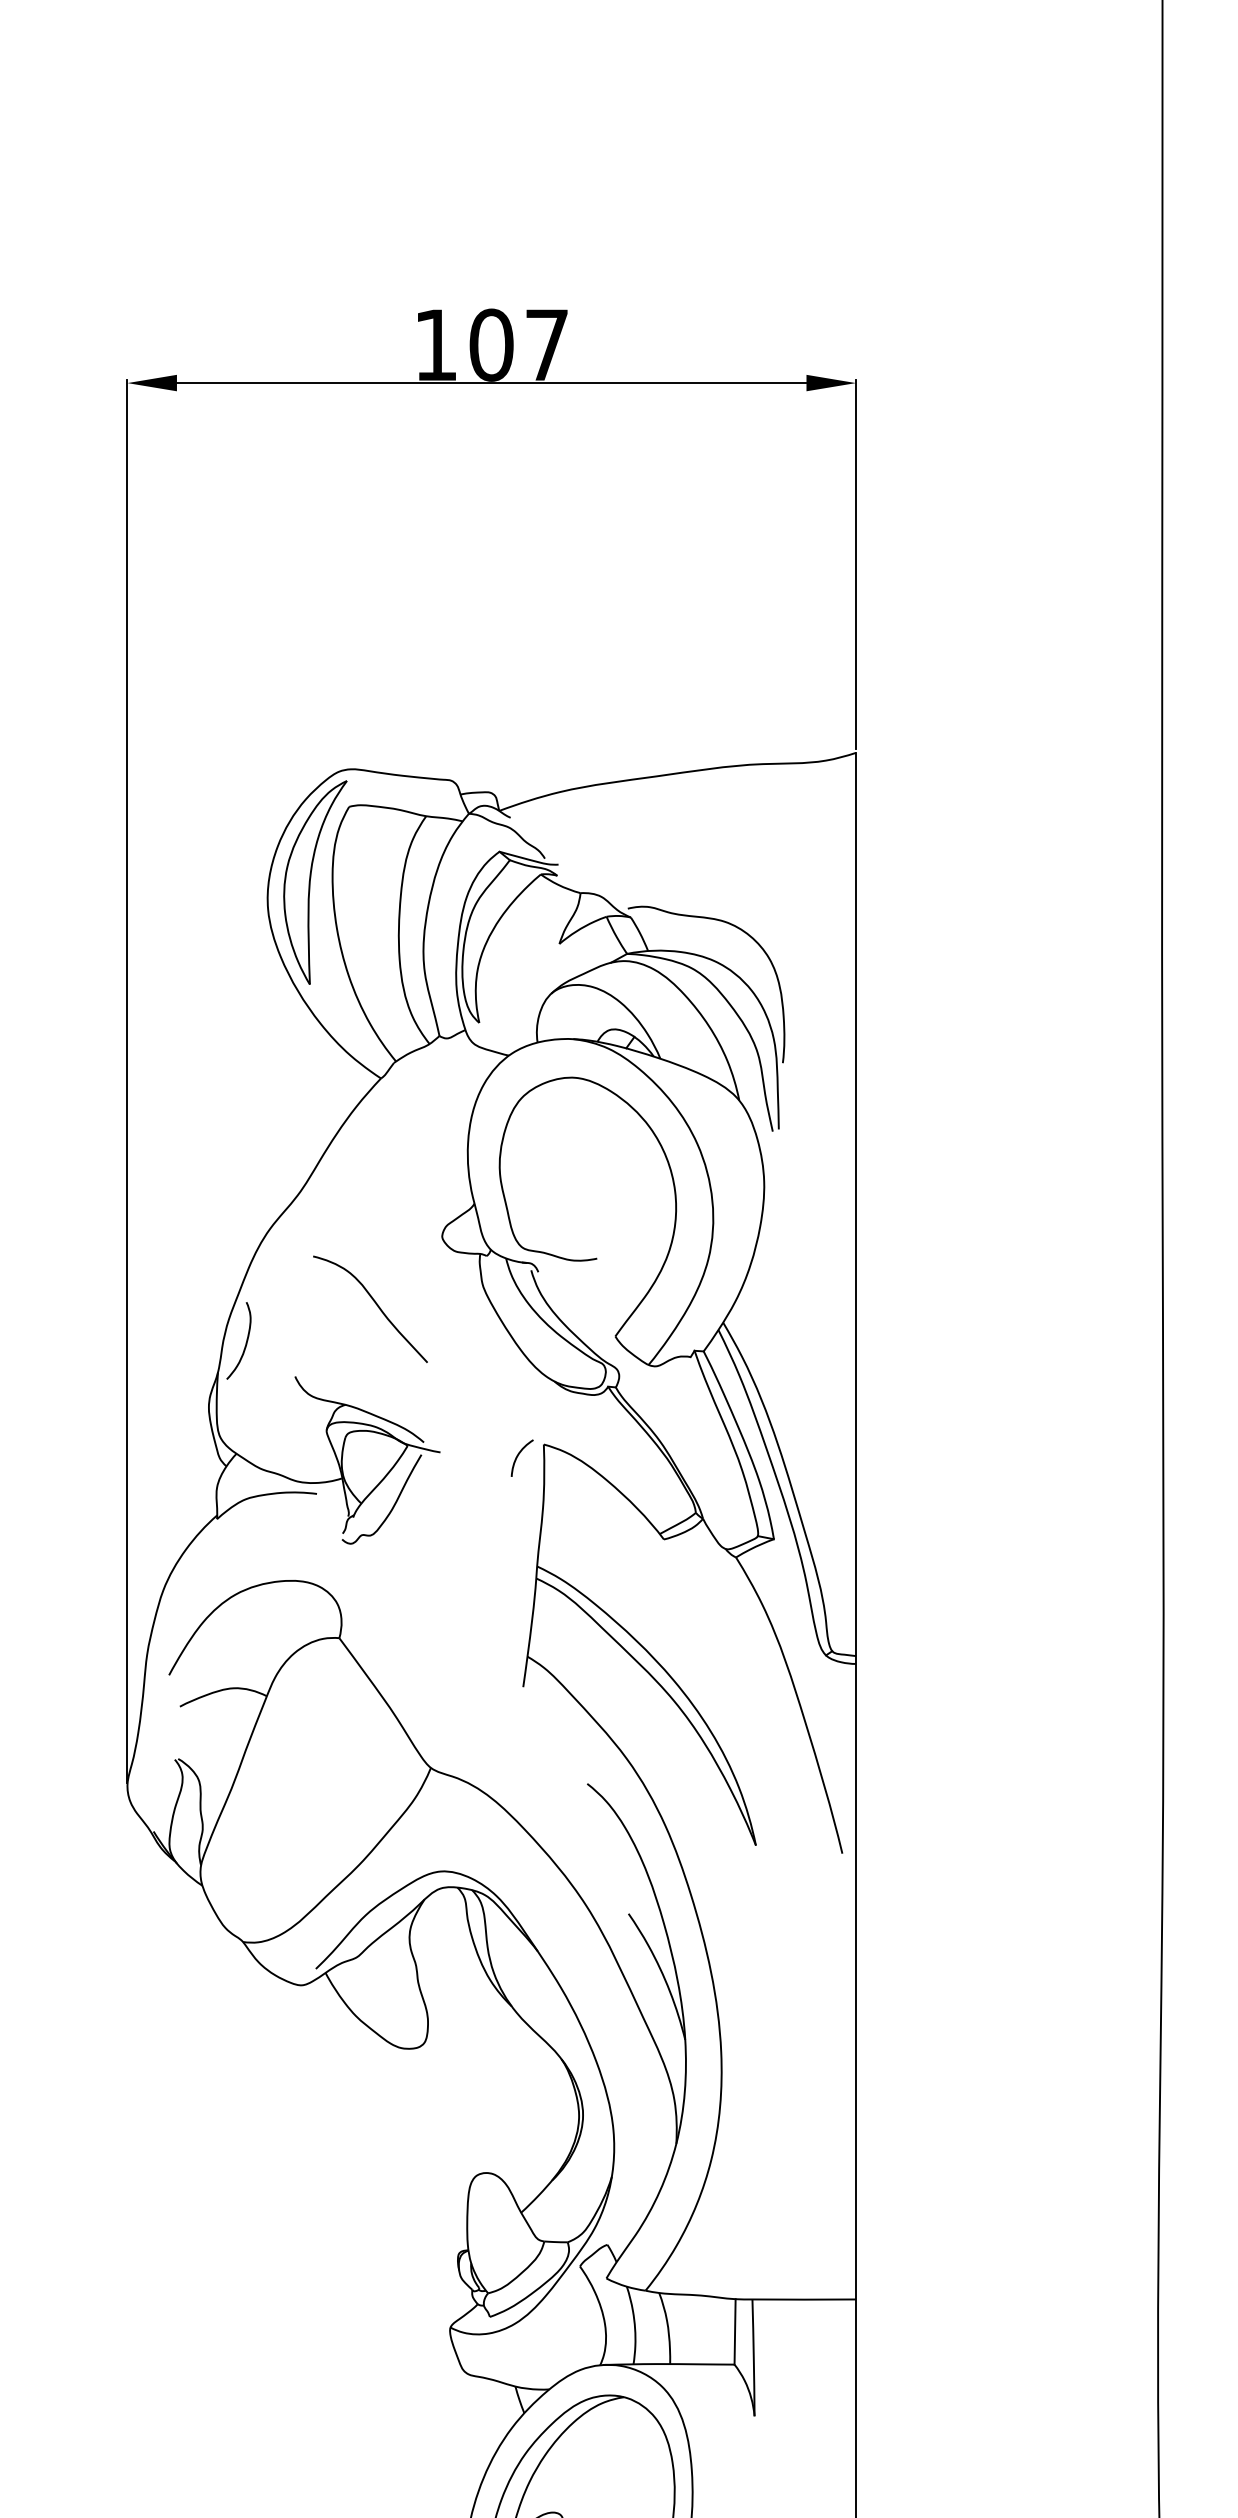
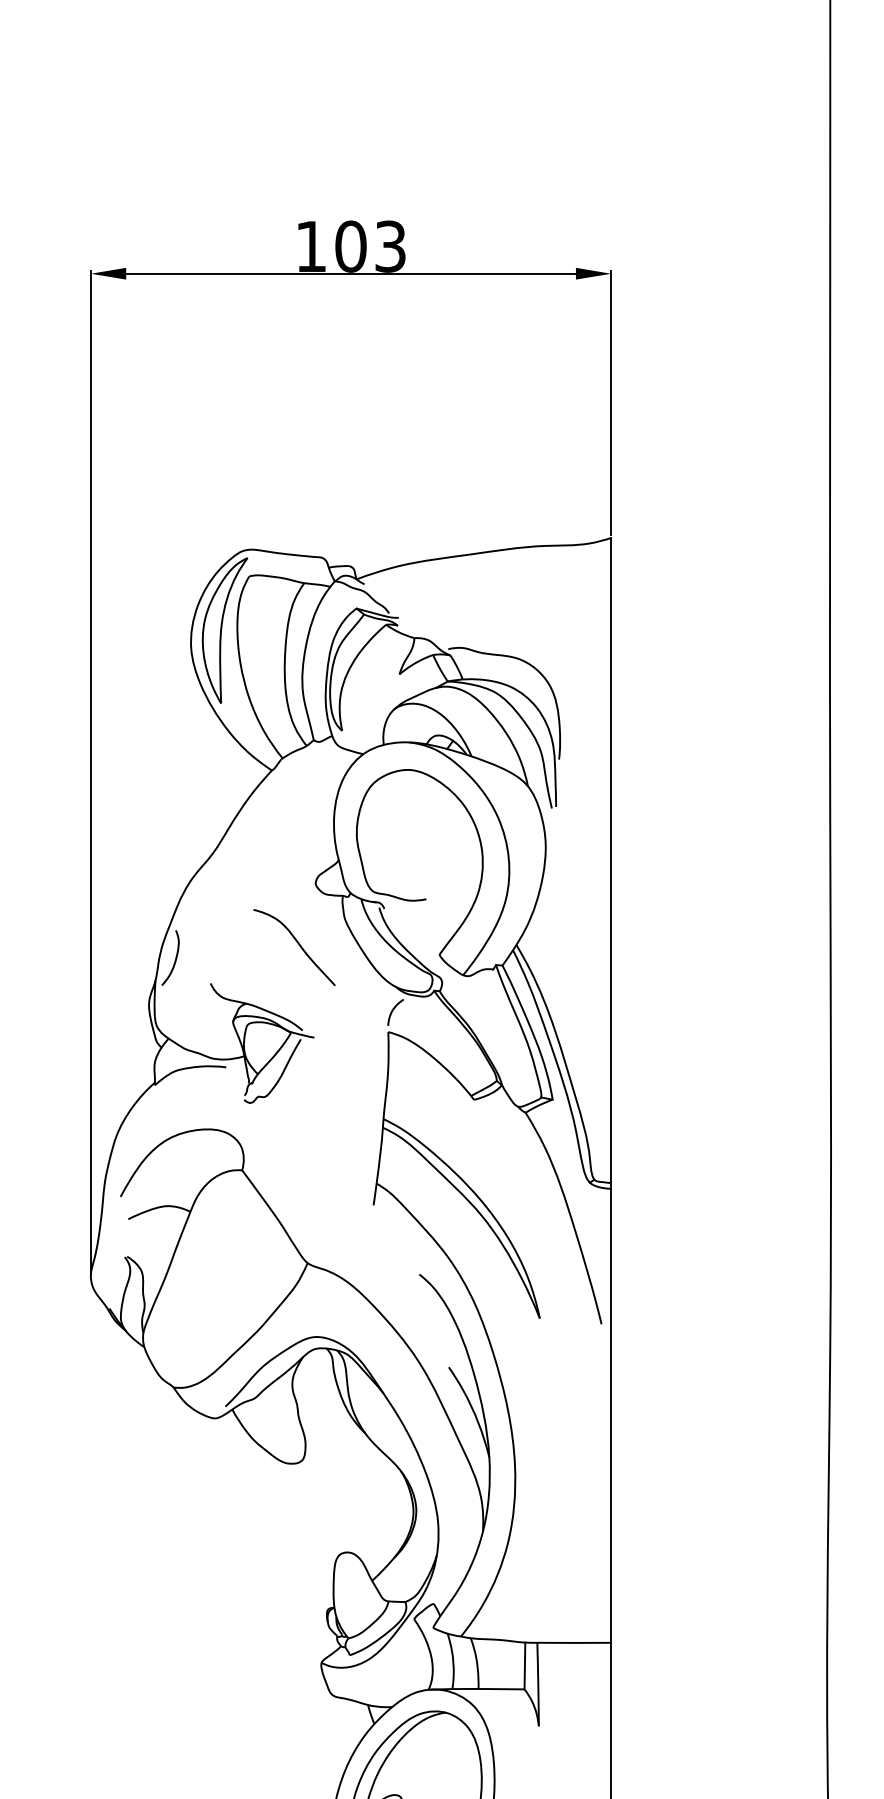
text: (546, 344) -> (390, 246), 107 -> 103
curve: (375, 1304) -> (298, 944), moved
curve: (518, 1456) -> (393, 1011), moved

